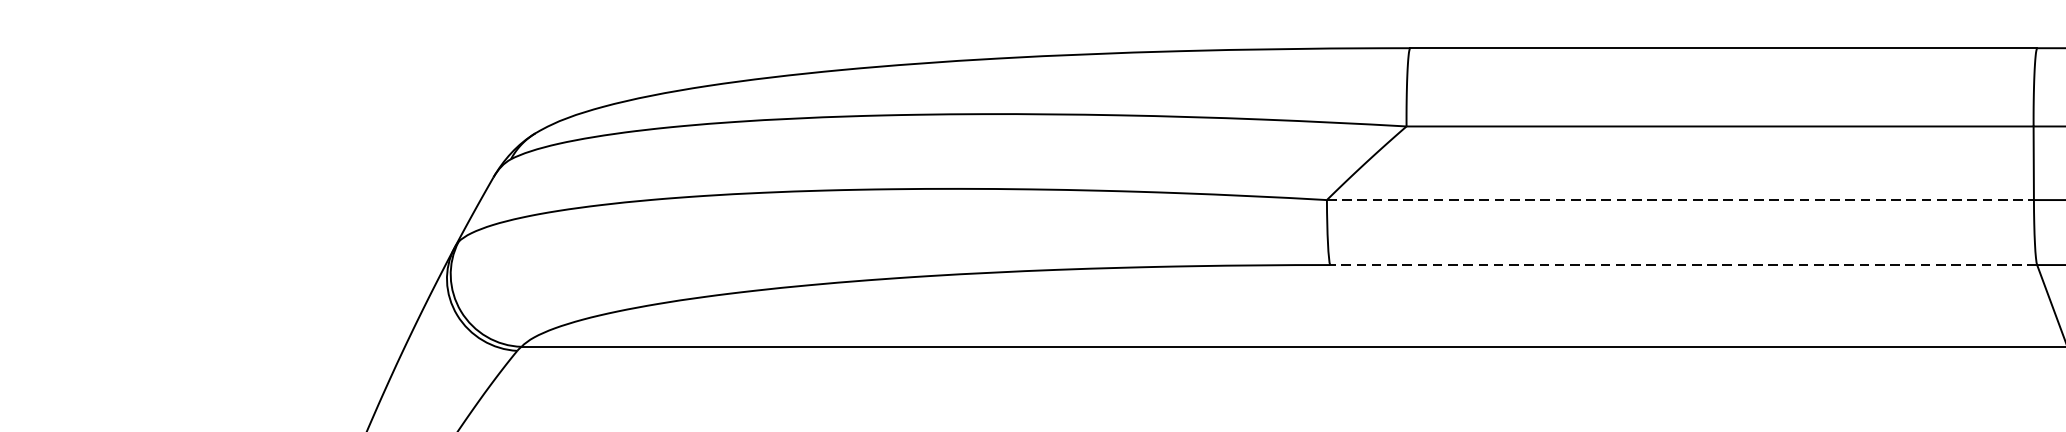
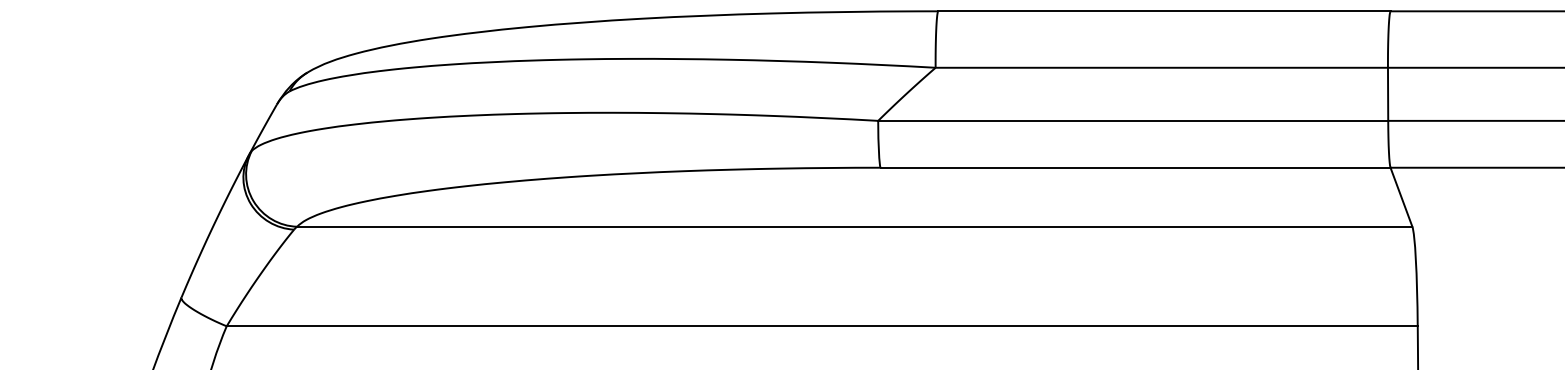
line: (1680, 199) -> (1133, 120), dashed -> solid
line: (1683, 264) -> (1135, 167), dashed -> solid

